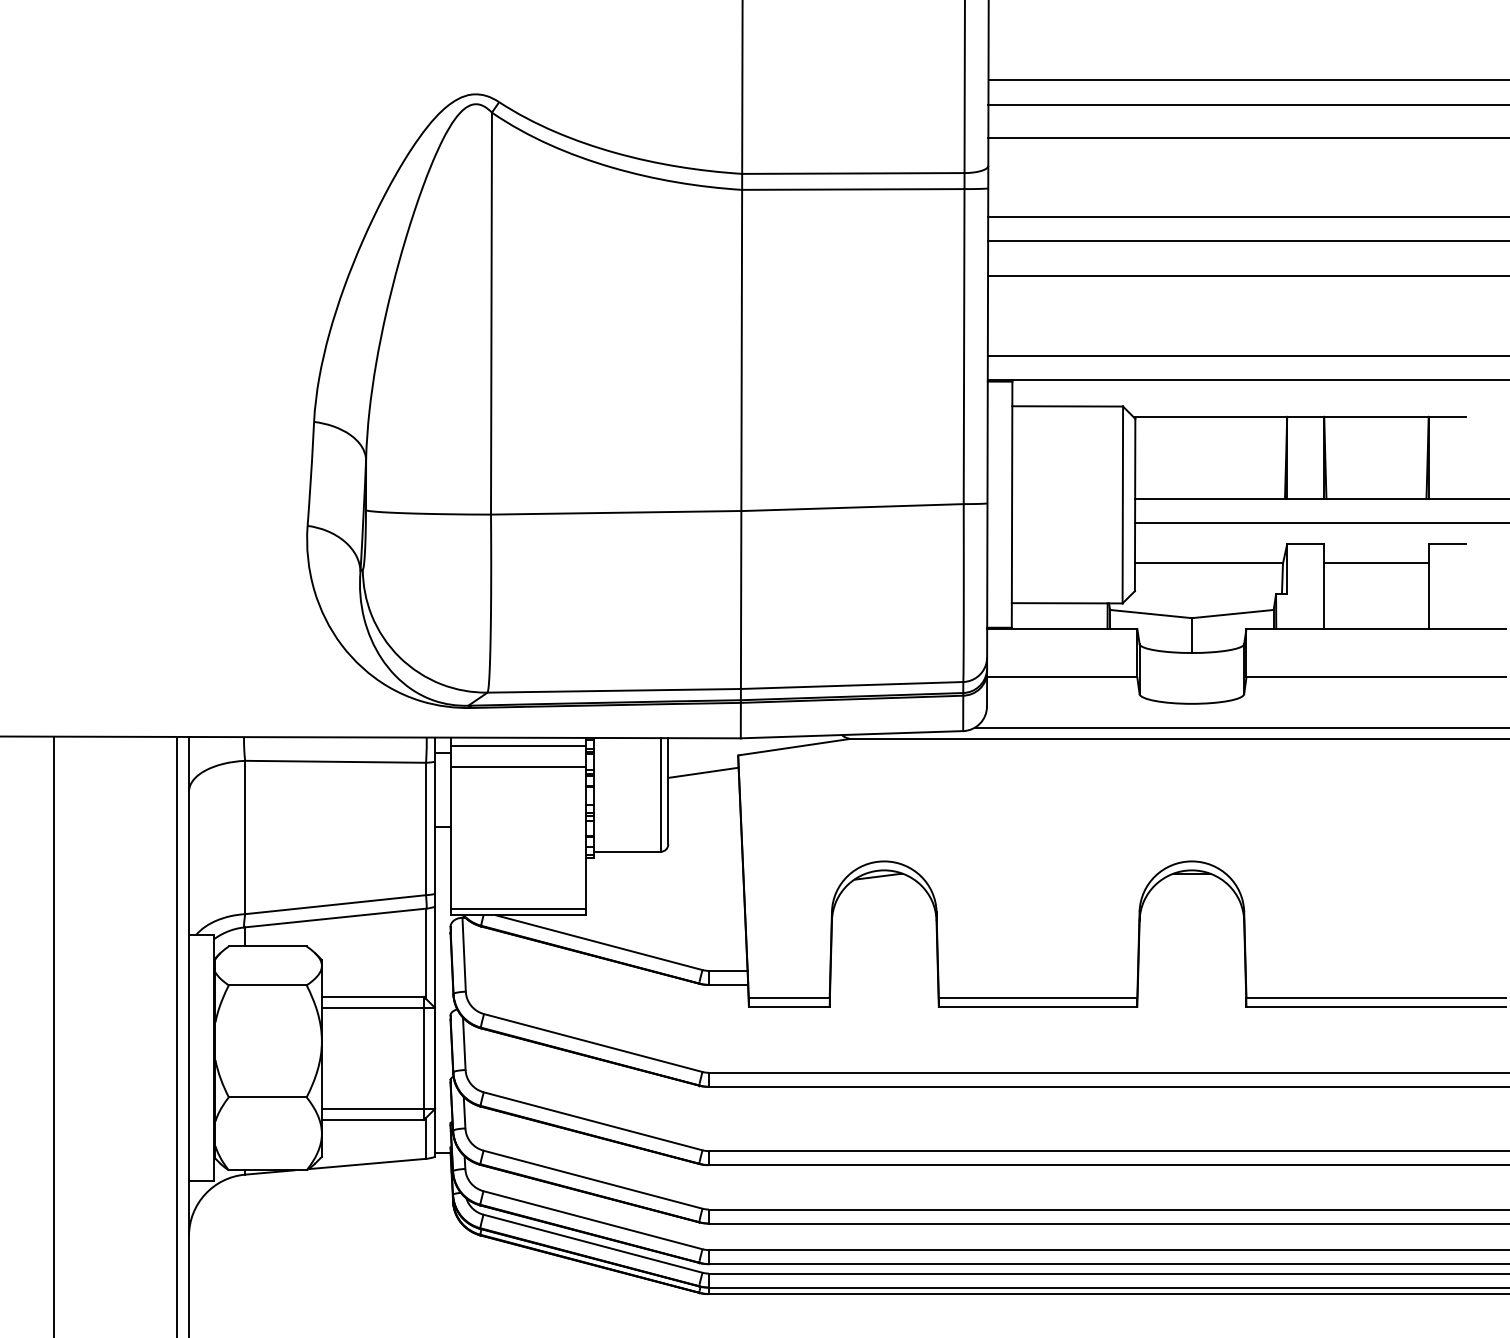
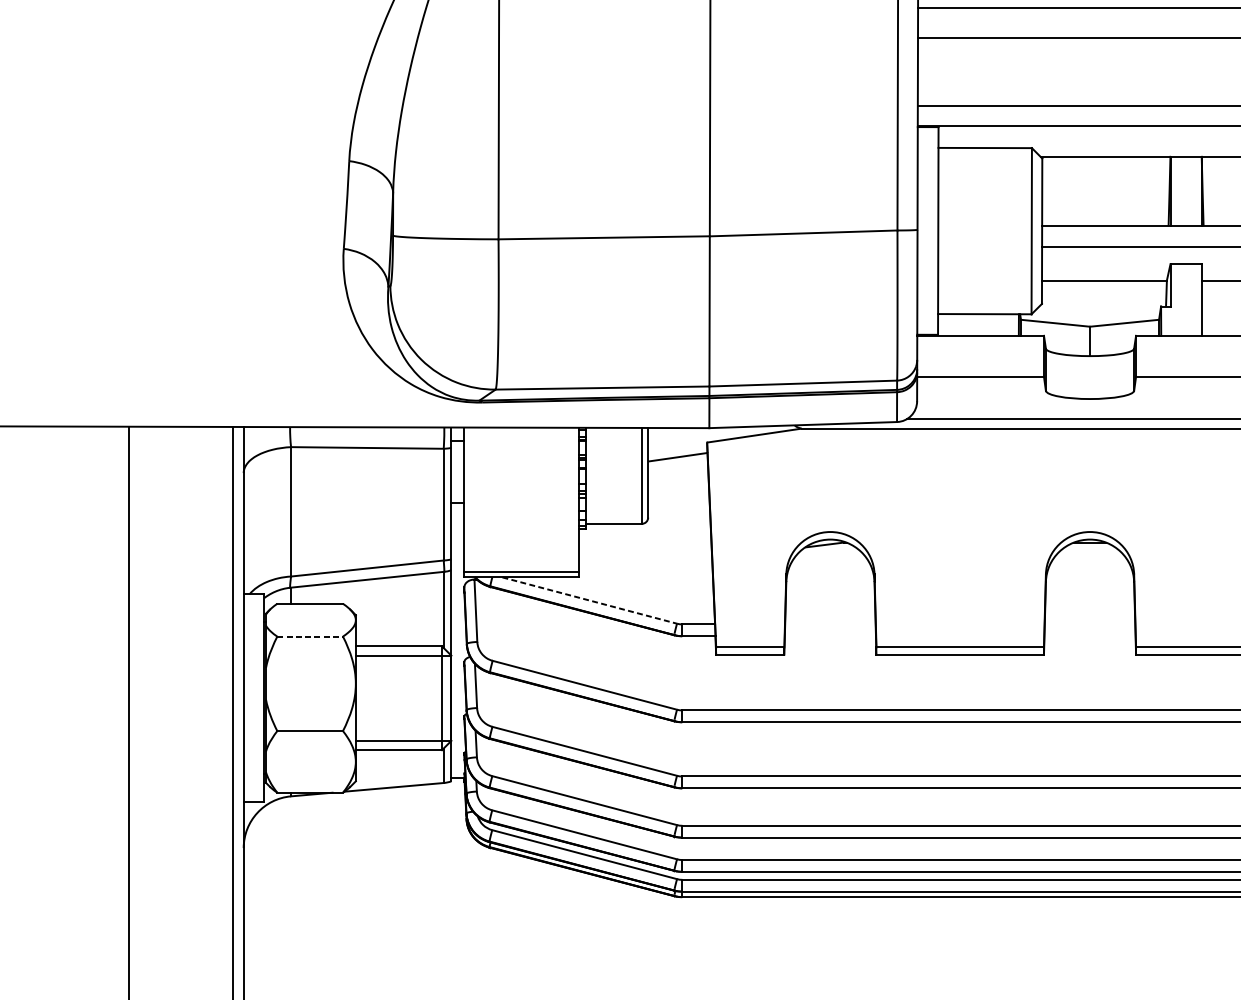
line: (517, 745) -> (520, 434), removed
line: (517, 766) -> (520, 451), removed
line: (599, 942) -> (590, 600), solid -> dashed
line: (267, 985) -> (309, 636), solid -> dashed

